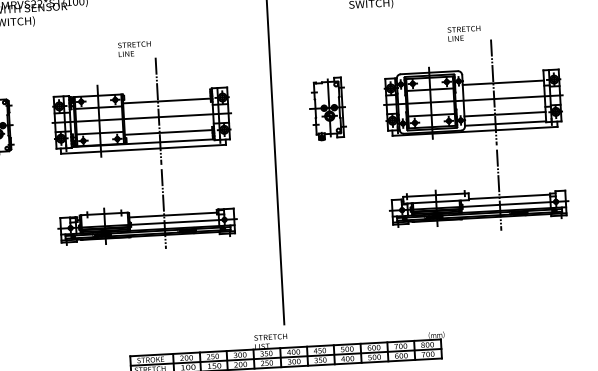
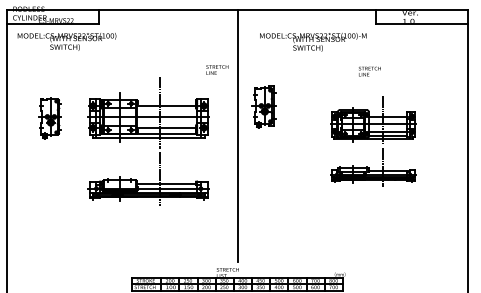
text: (134, 48) -> (217, 69), moved
part: (327, 108) -> (263, 106), moved
part: (475, 136) -> (373, 141), size x0.7

